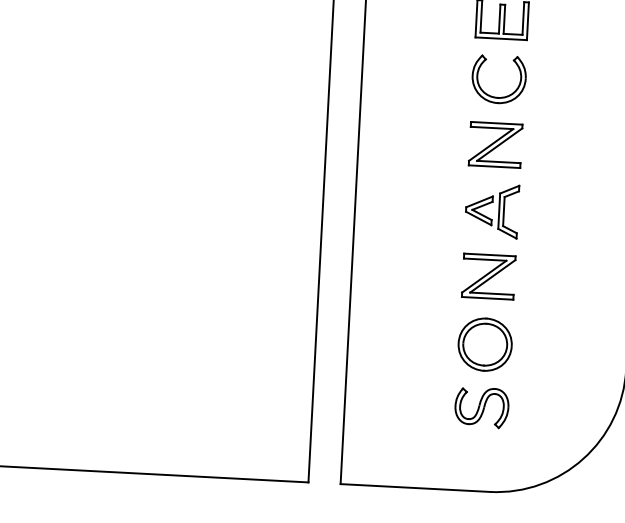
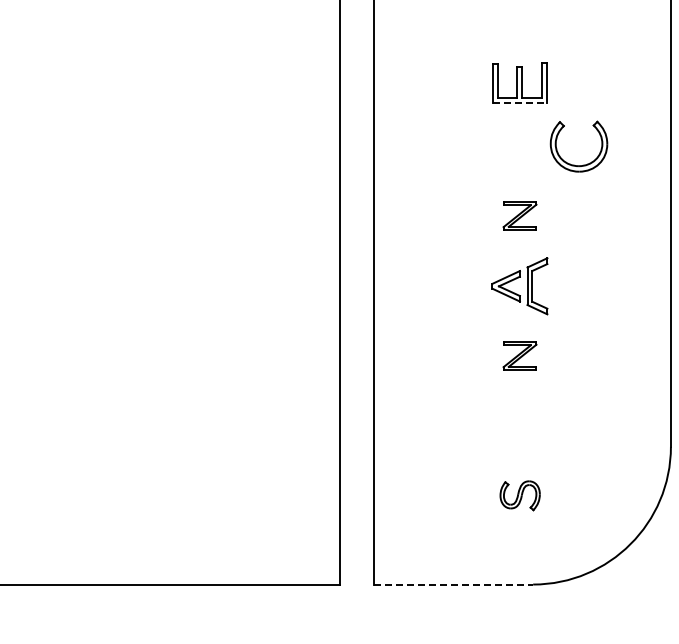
line: (501, 39) -> (520, 103), solid -> dashed
part: (493, 96) -> (574, 164), moved
part: (495, 144) -> (519, 215), size x0.6
part: (488, 275) -> (519, 355), size x0.6
part: (484, 344) -> (519, 428), removed
part: (482, 407) -> (520, 495), size x0.7
line: (415, 488) -> (454, 584), solid -> dashed

